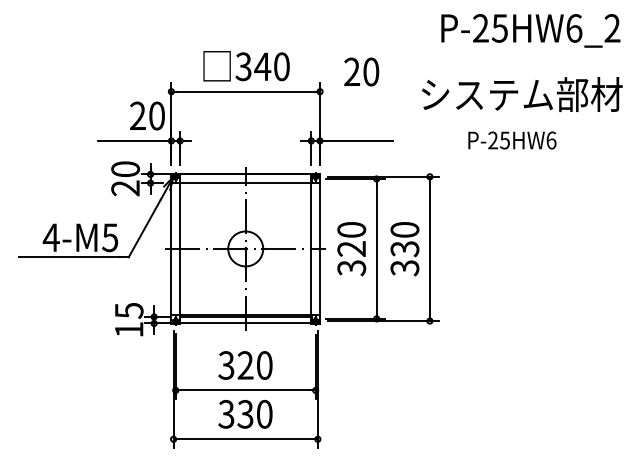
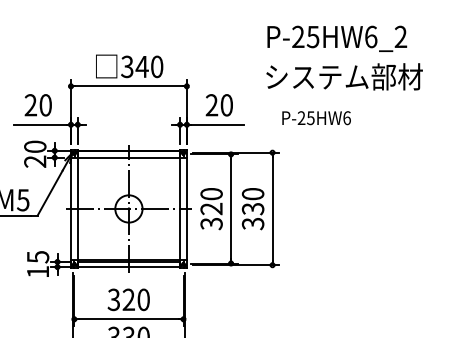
text: (530, 30) -> (336, 38), moved
text: (361, 71) -> (219, 104), moved
text: (522, 94) -> (344, 76), moved
text: (147, 115) -> (38, 104), moved
text: (512, 140) -> (316, 118), moved

